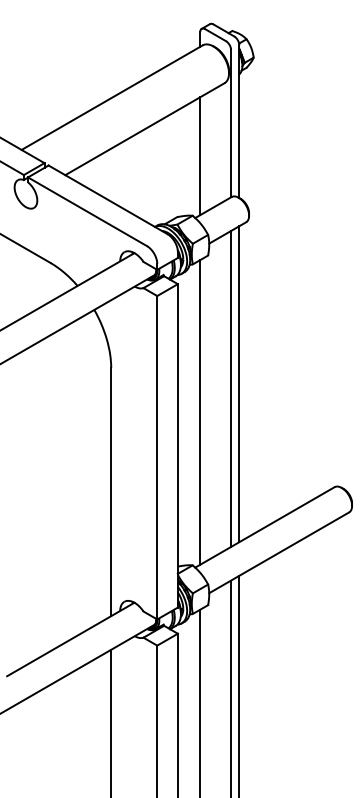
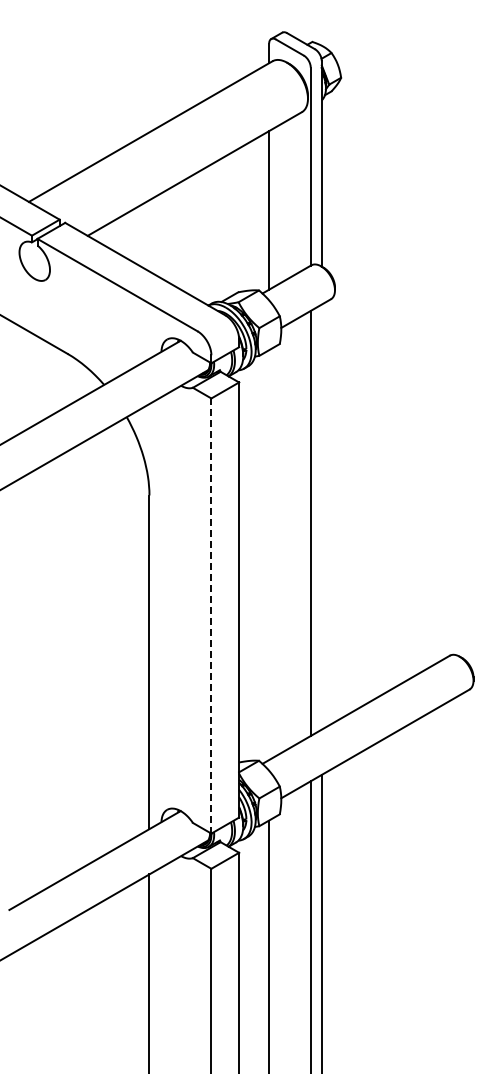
line: (239, 383) -> (321, 516), removed
line: (200, 412) -> (269, 555), removed
line: (157, 458) -> (211, 616), solid -> dashed

